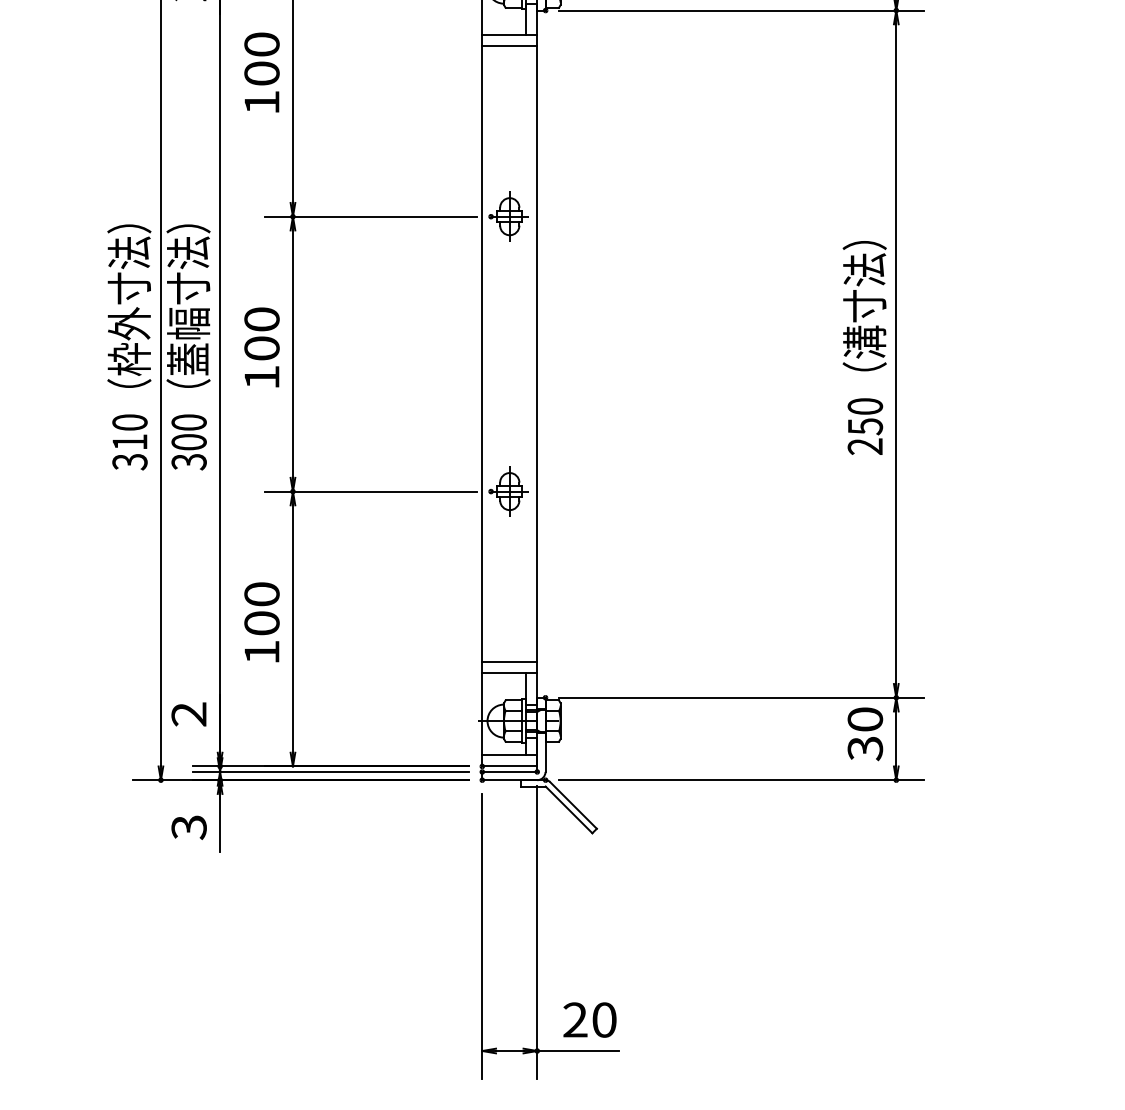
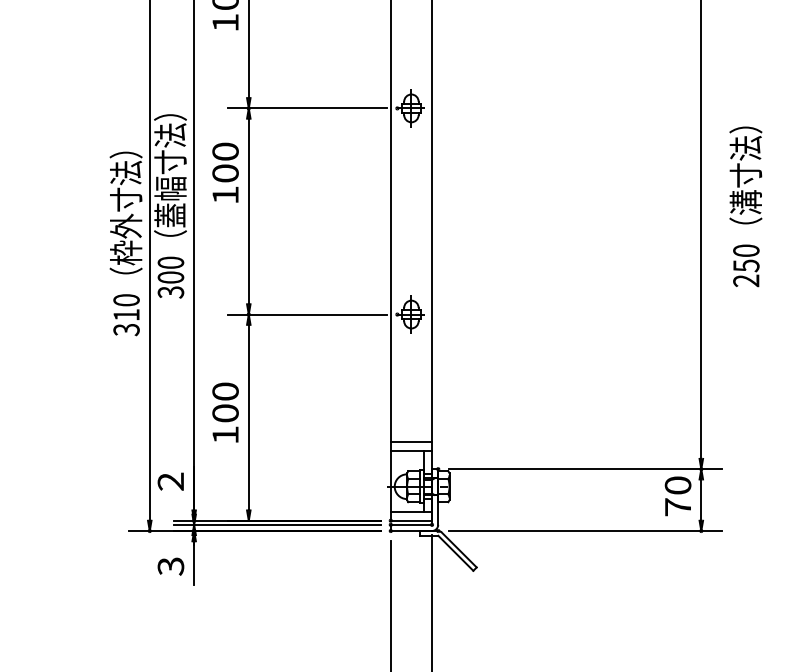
text: (129, 347) -> (126, 244), moved
text: (261, 347) -> (225, 172), moved
text: (864, 347) -> (745, 206), moved
text: (865, 748) -> (678, 507), 30 -> 70

